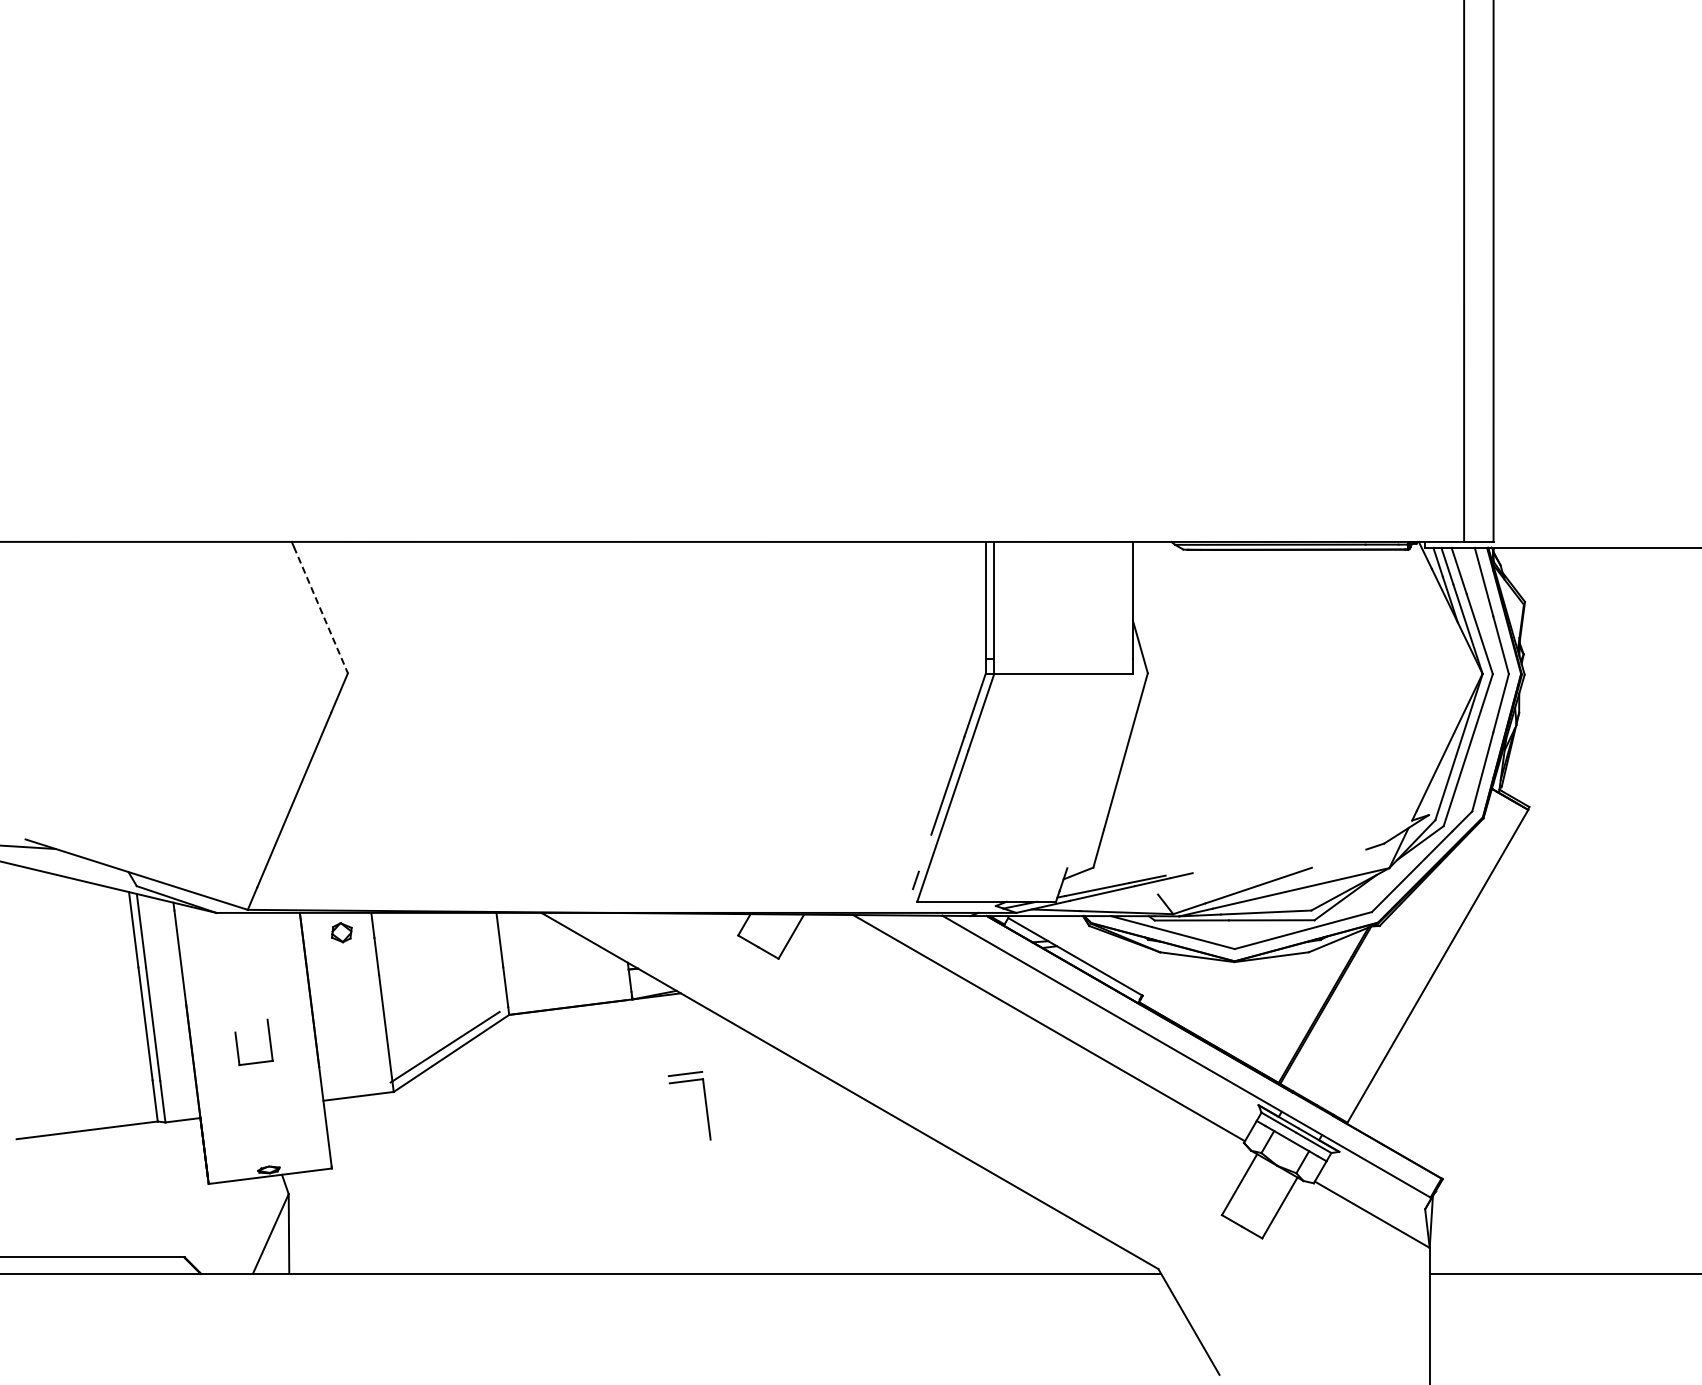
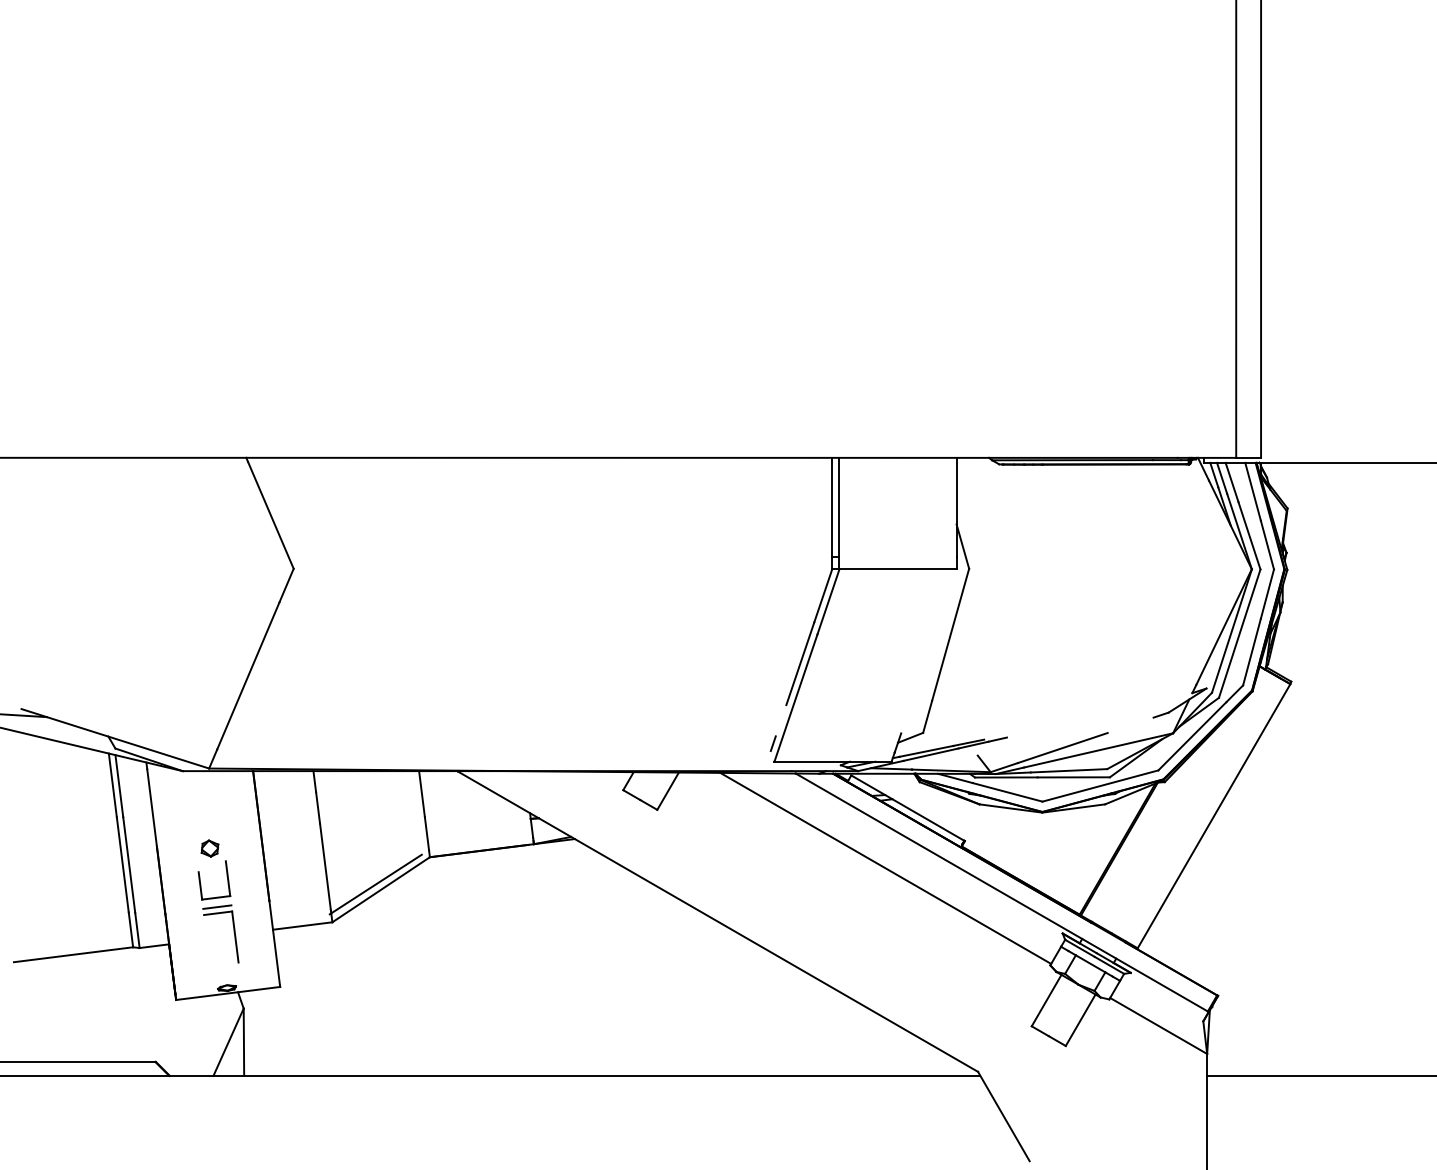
line: (320, 610) -> (270, 515), dashed -> solid
part: (341, 932) -> (209, 848), moved
part: (704, 1101) -> (233, 930), moved

